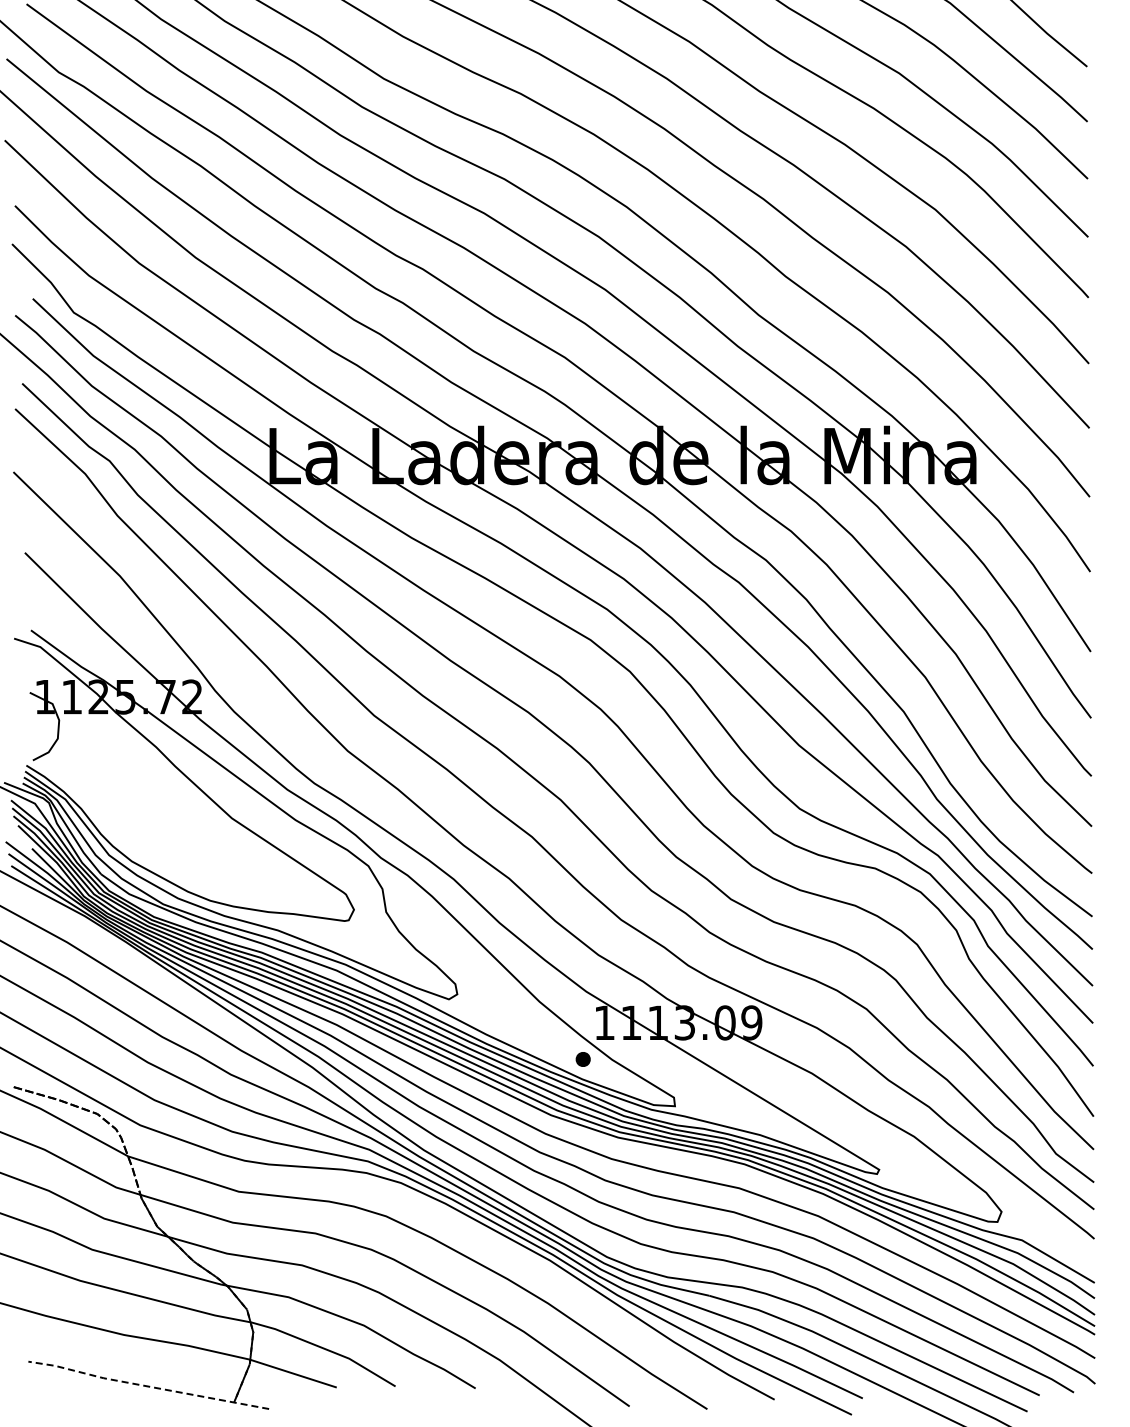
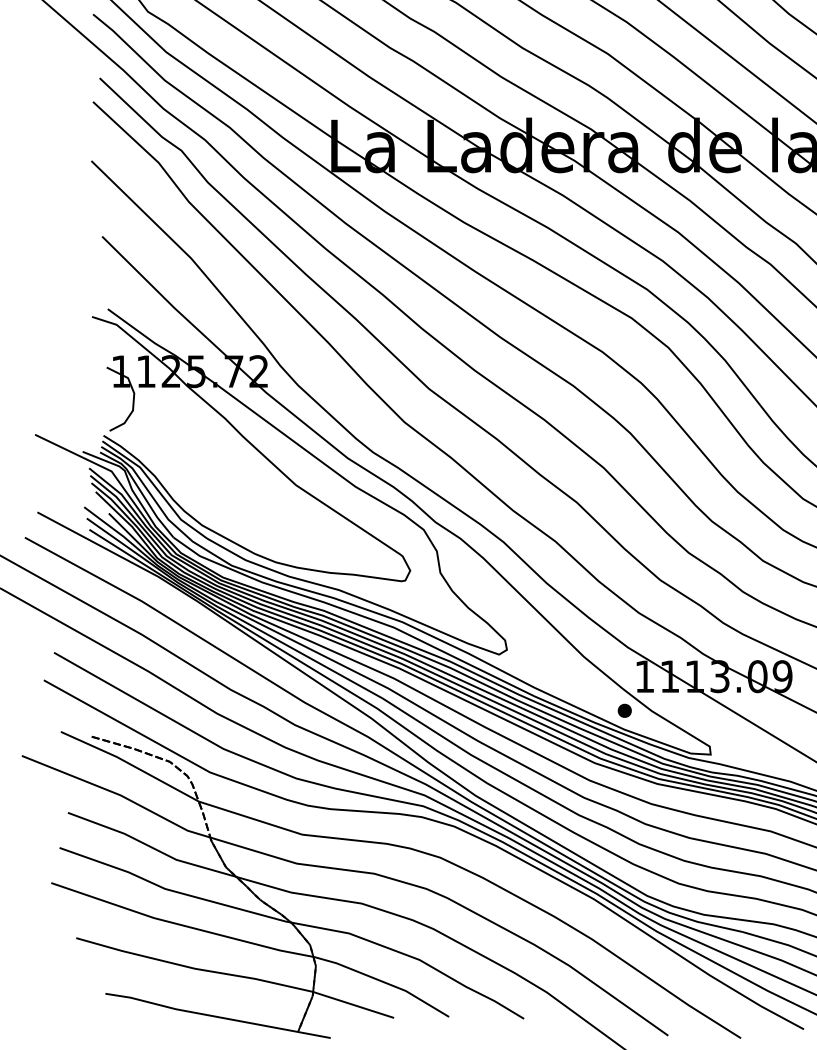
line: (146, 1386) -> (215, 1016), dashed -> solid

